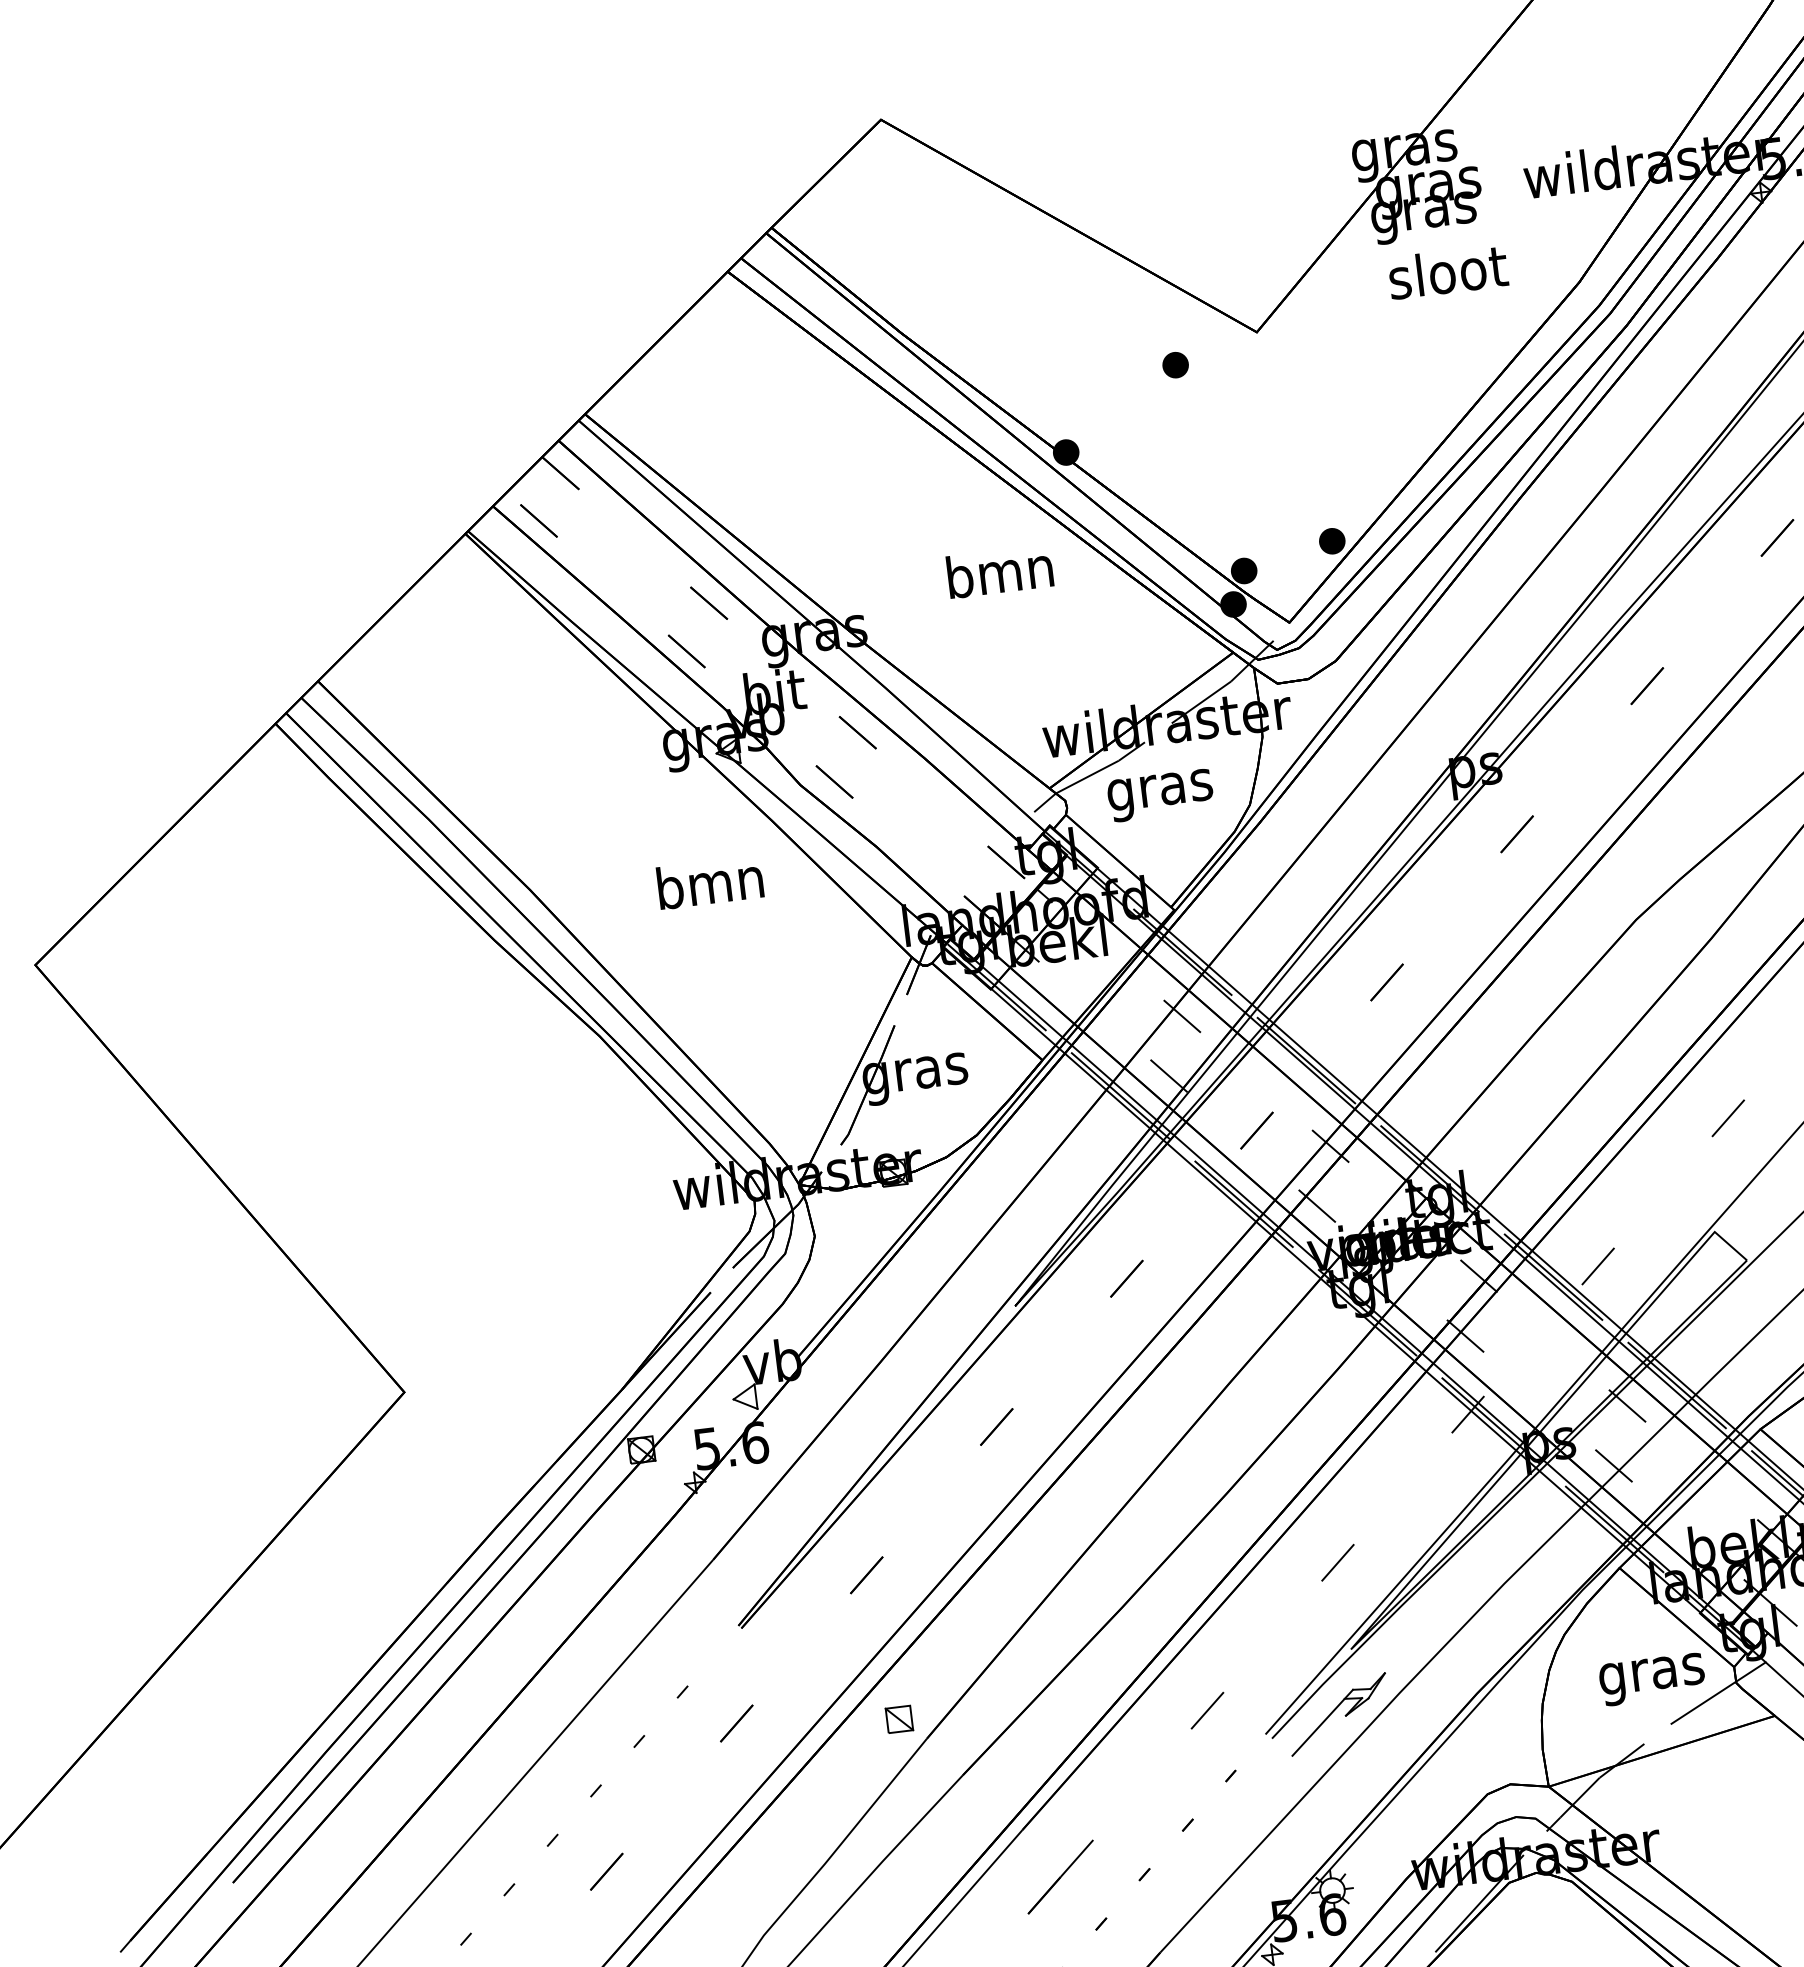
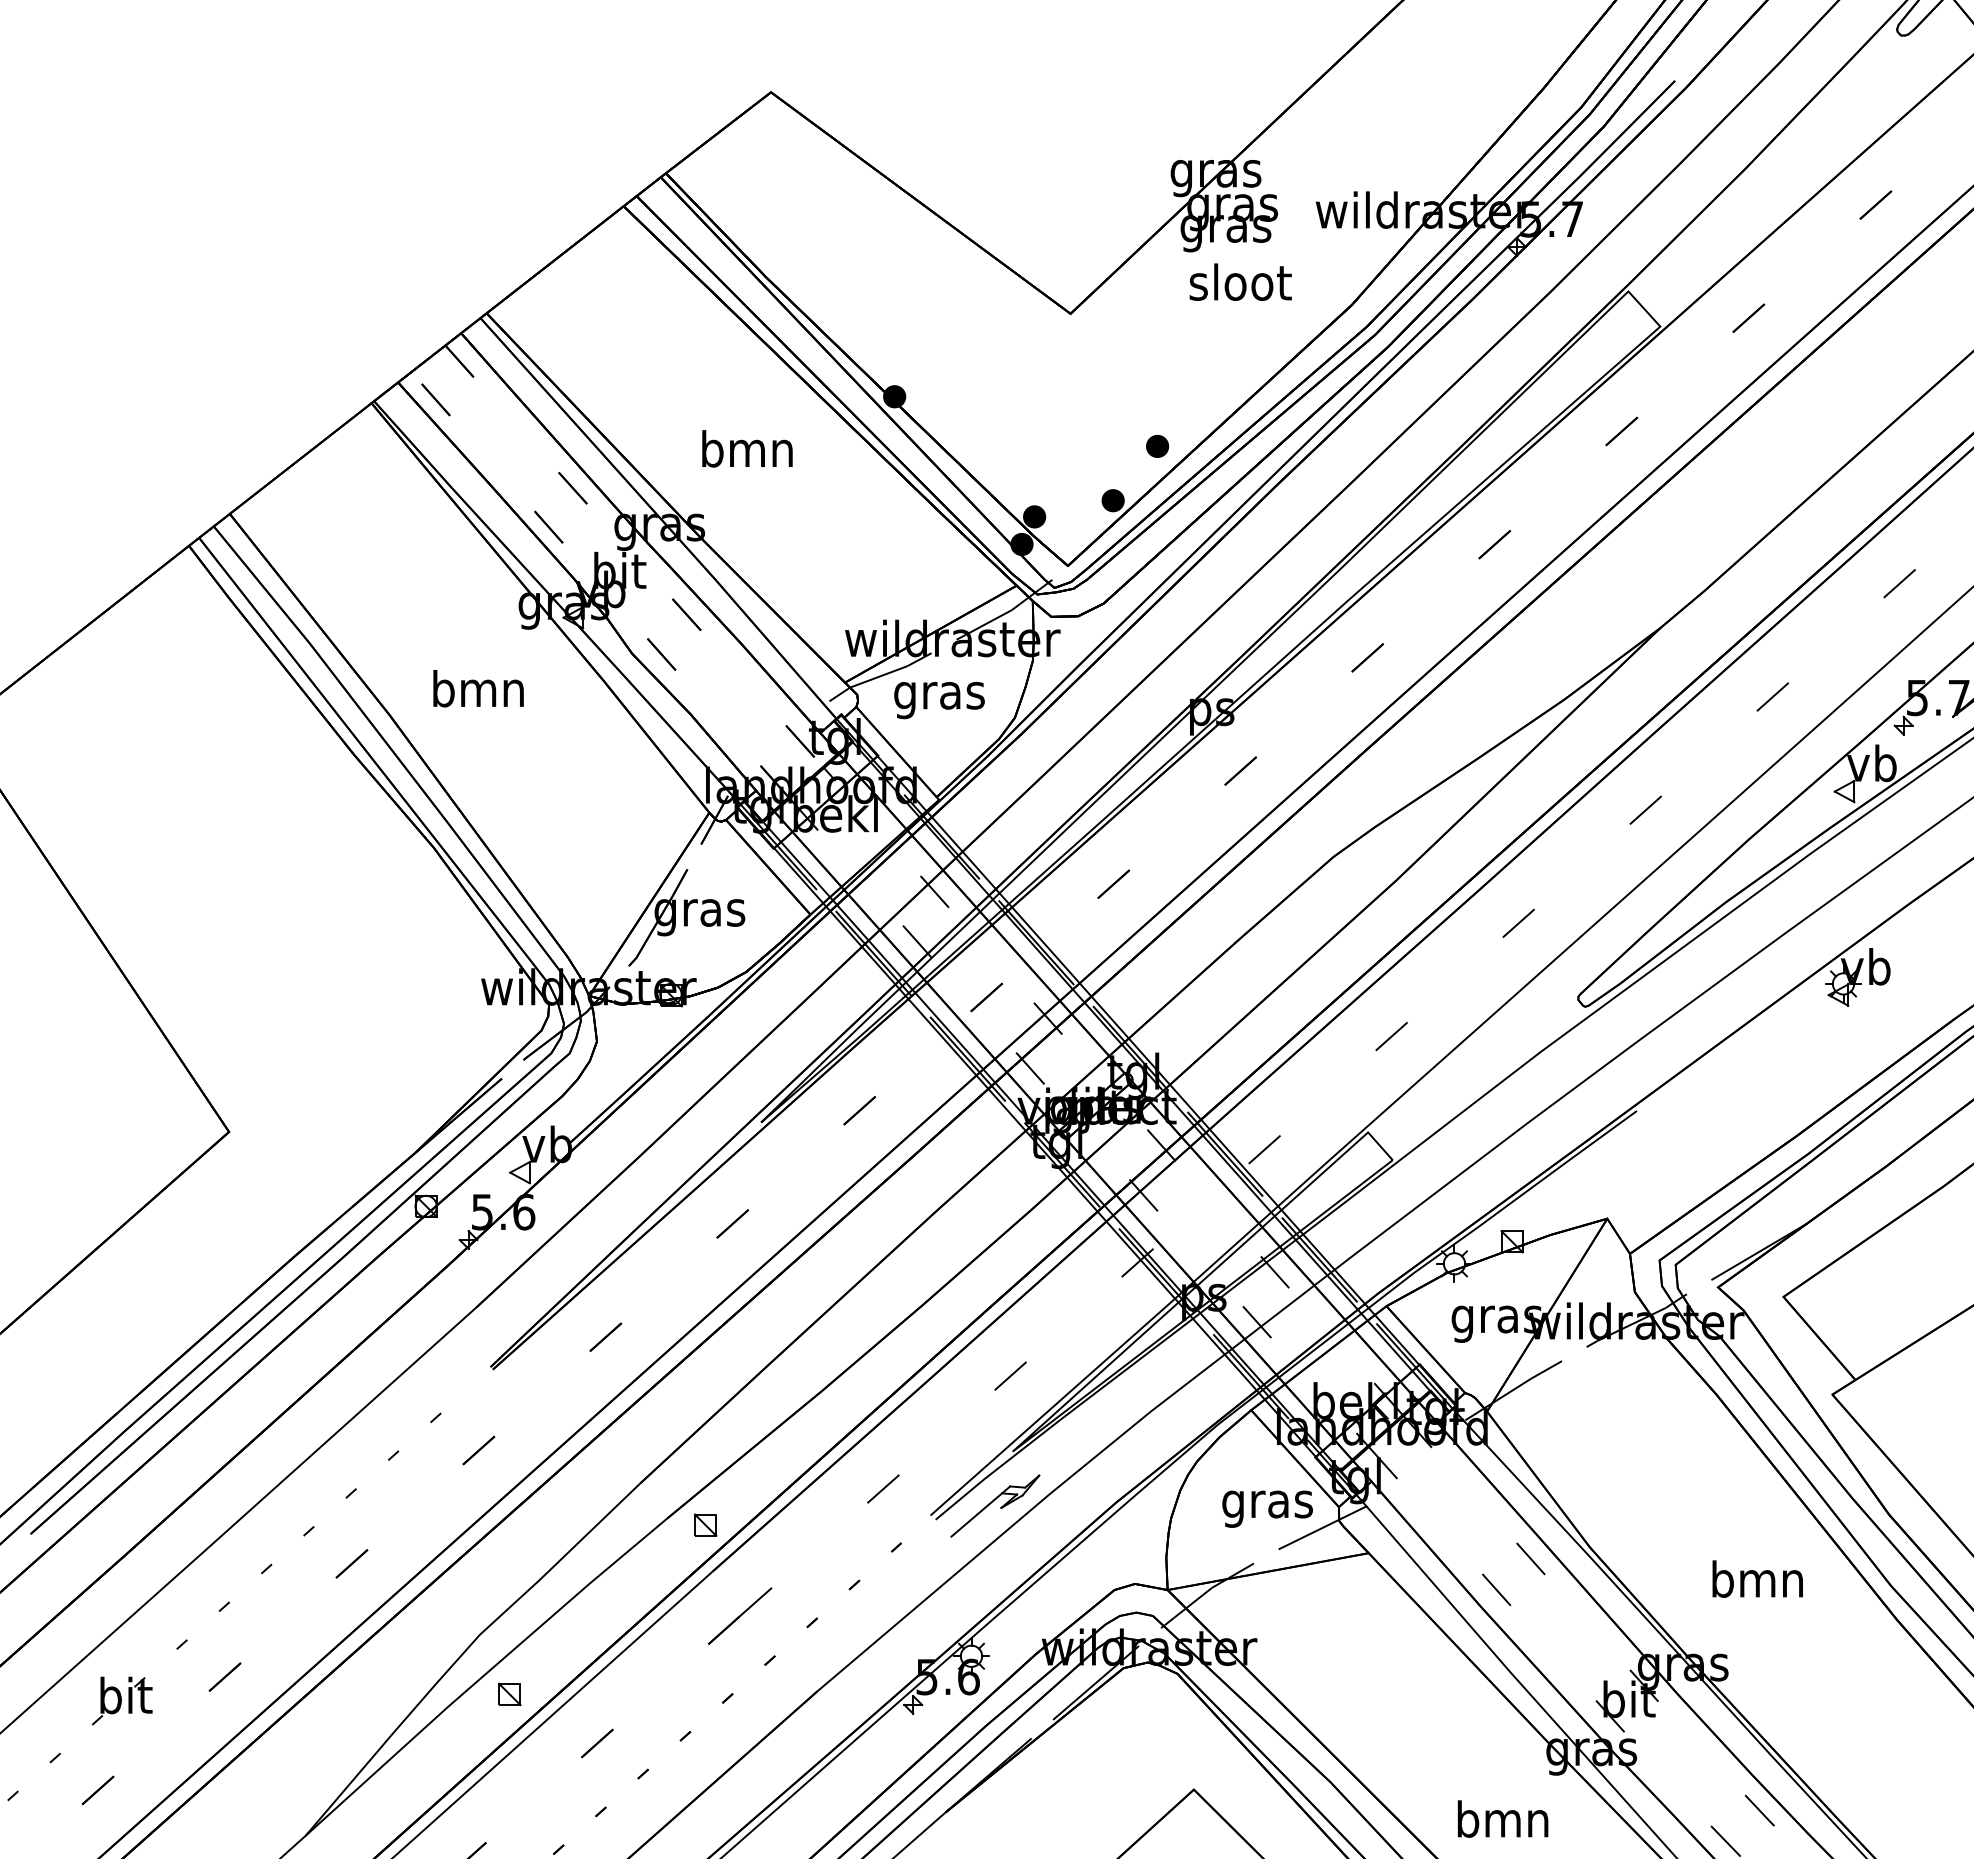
part: (1175, 364) -> (1157, 445), moved
text: (1000, 571) -> (747, 448), moved
text: (710, 882) -> (478, 688), moved
part: (899, 1718) -> (705, 1524), moved

